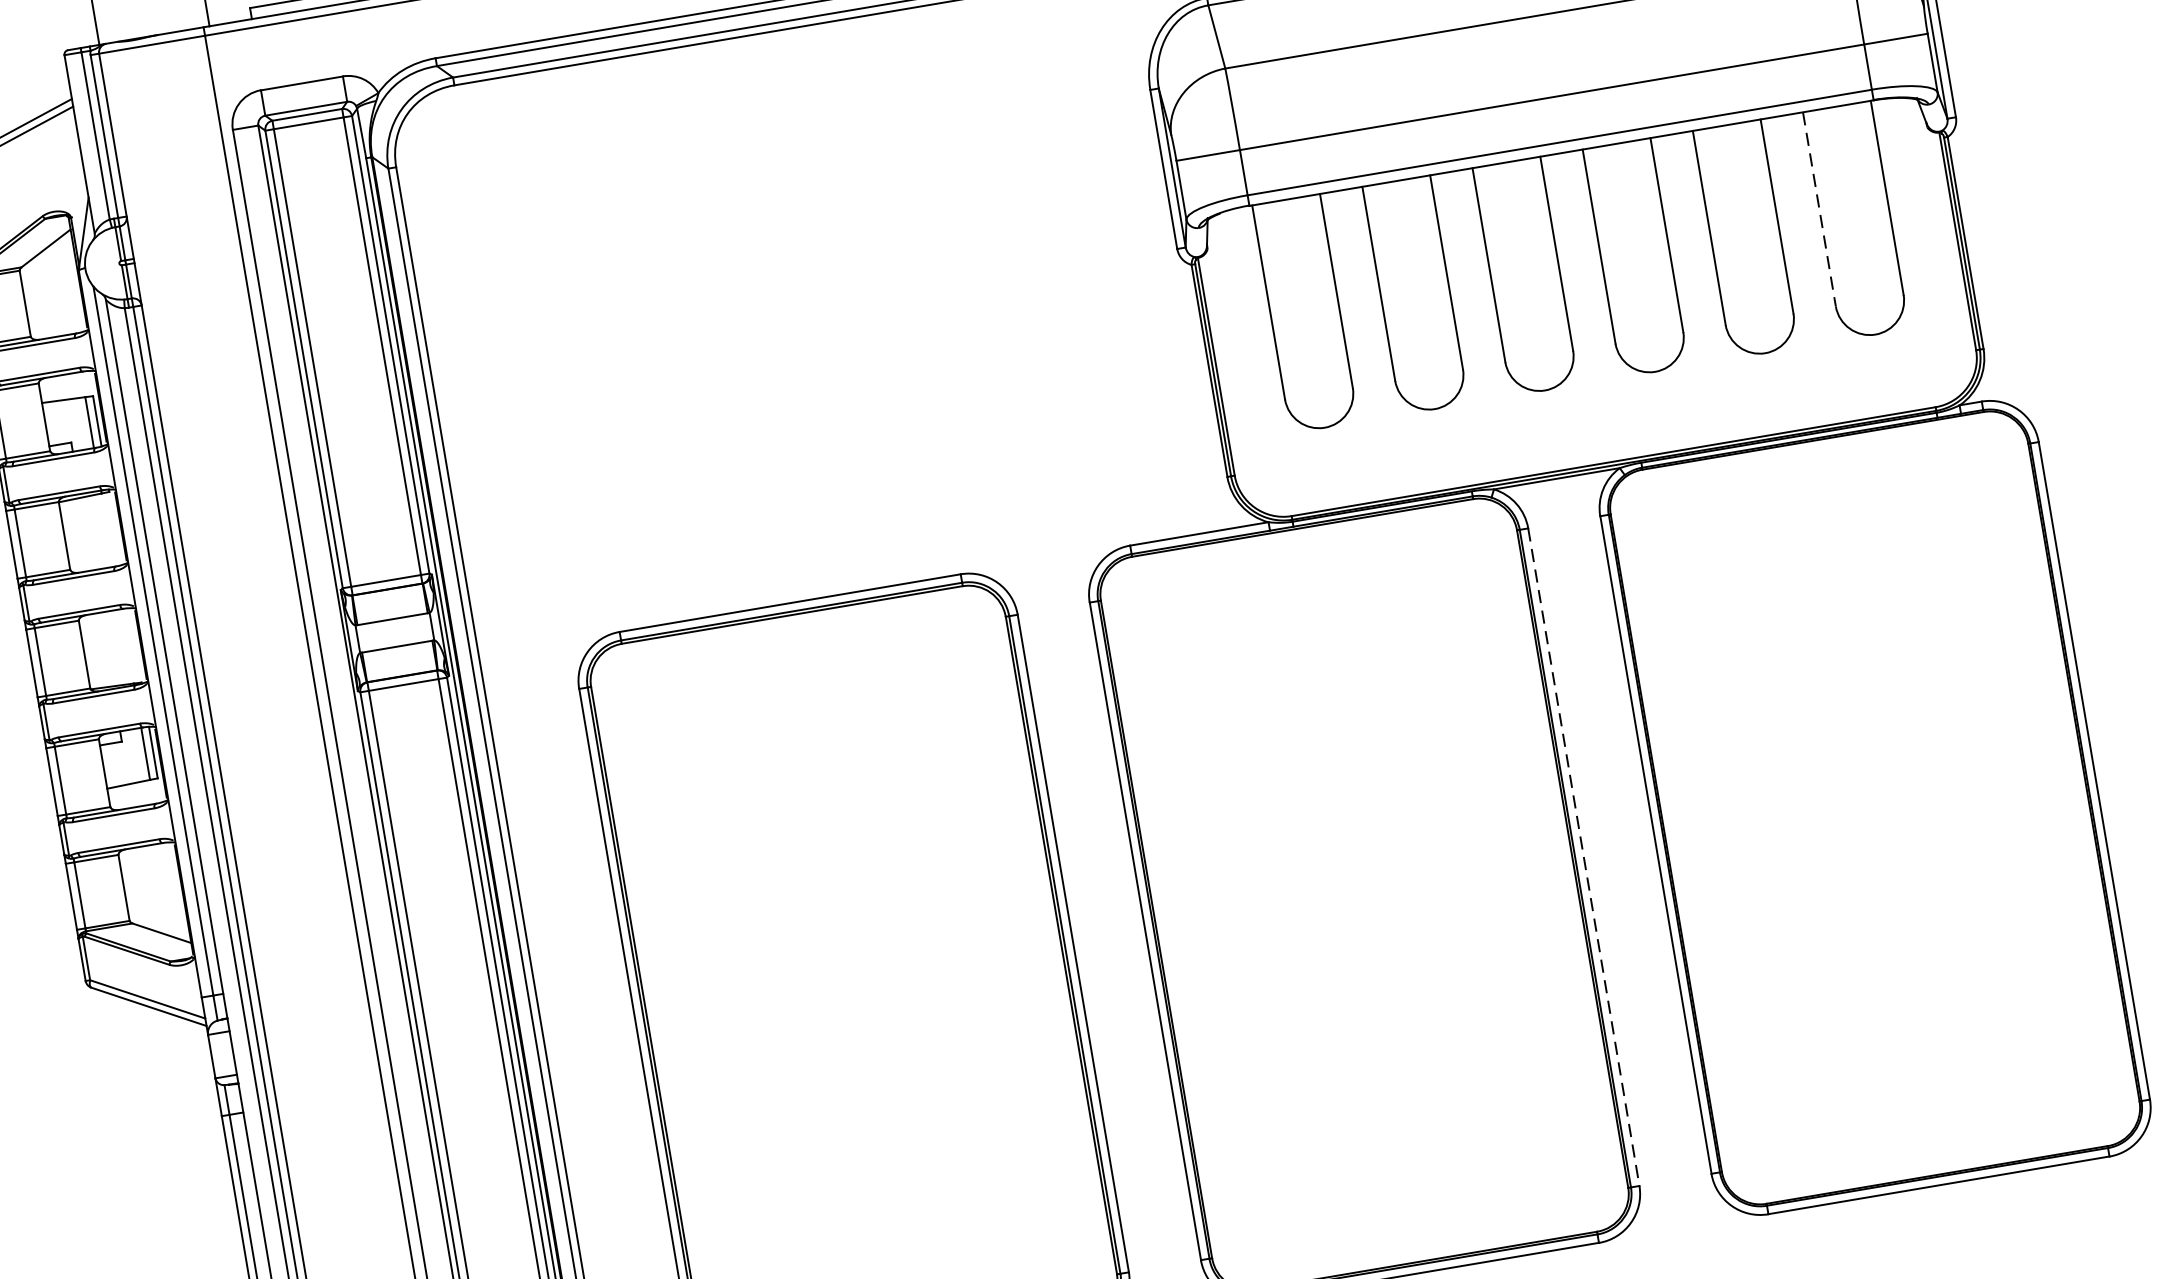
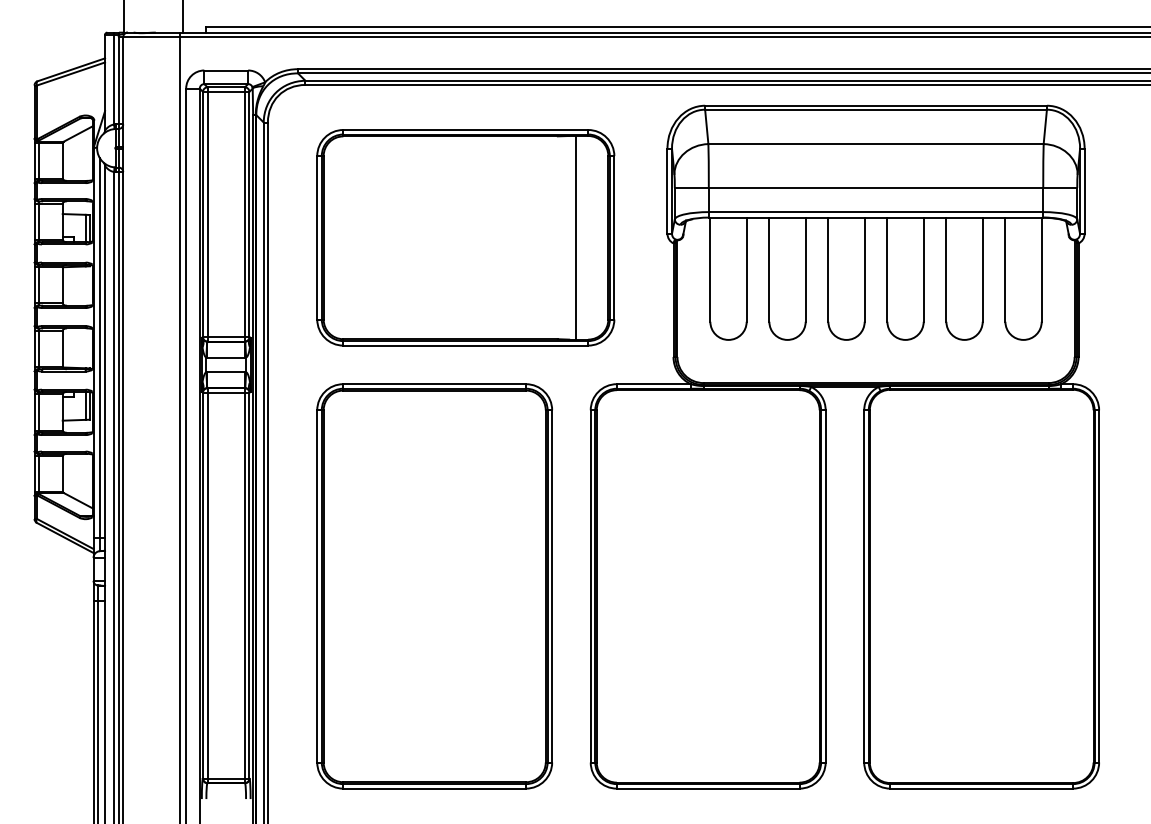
line: (1819, 208) -> (1005, 269), dashed -> solid
part: (801, 319) -> (465, 237), added
line: (1583, 857) -> (825, 586), dashed -> solid

